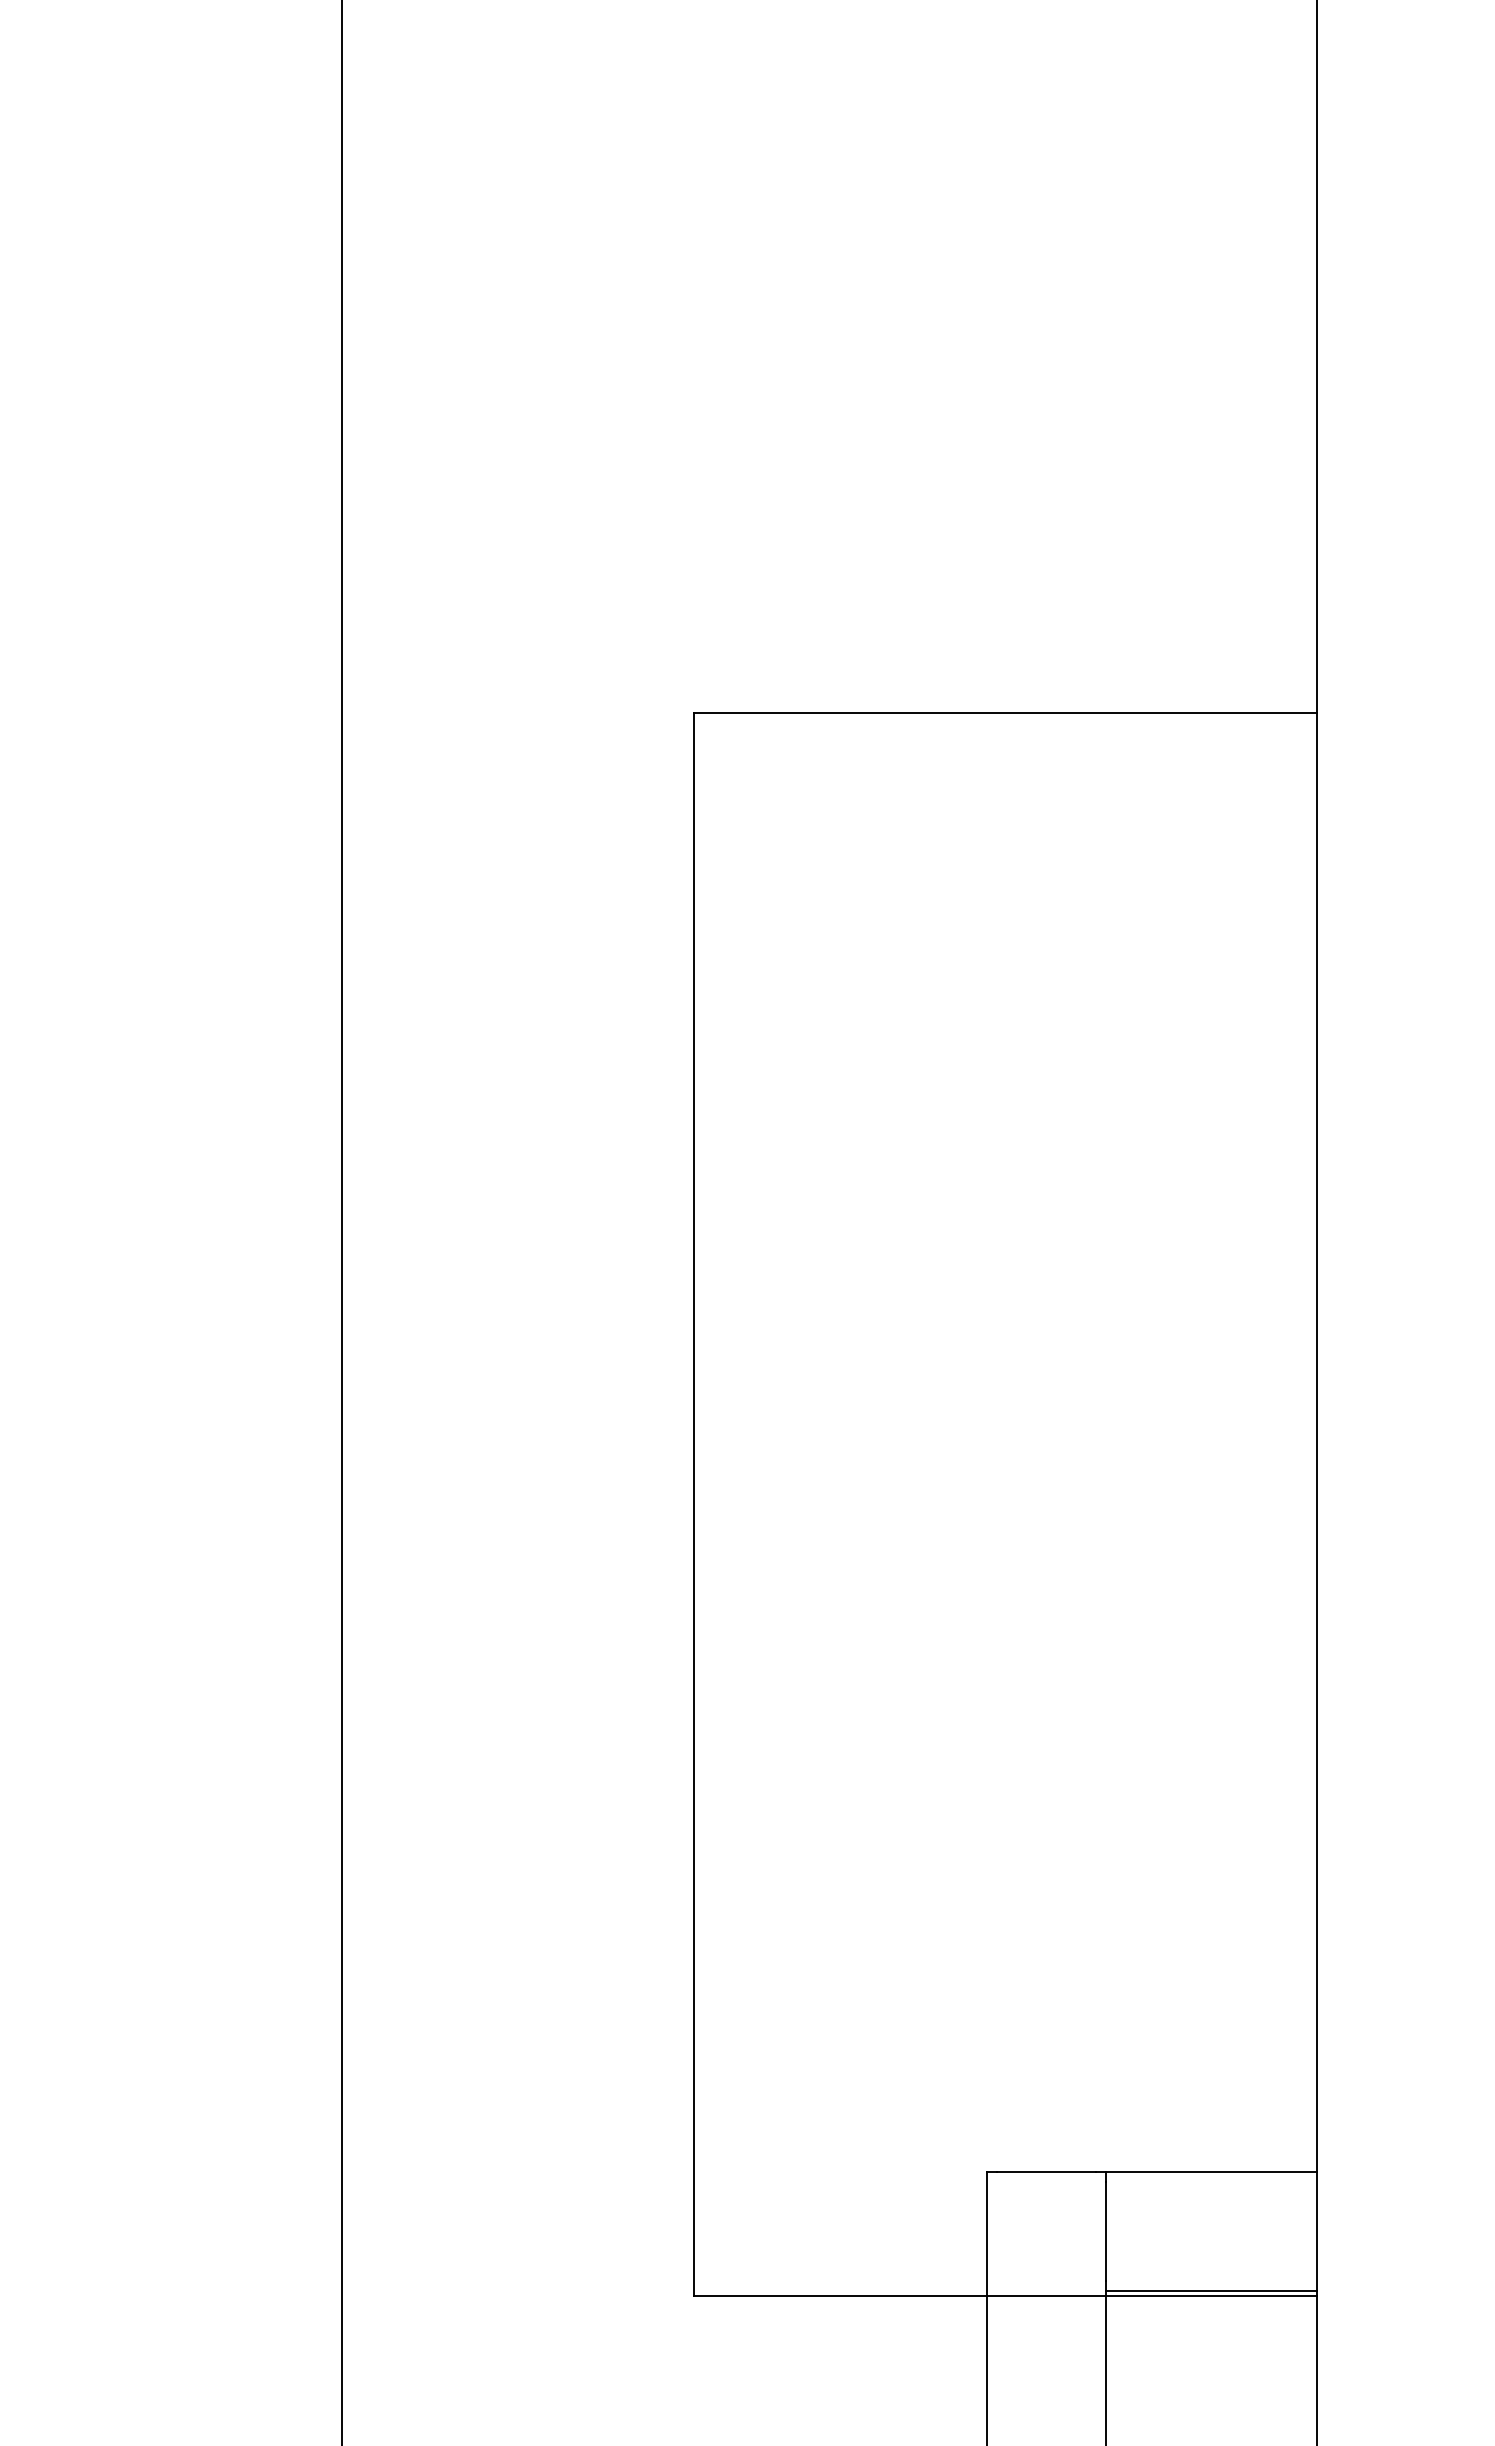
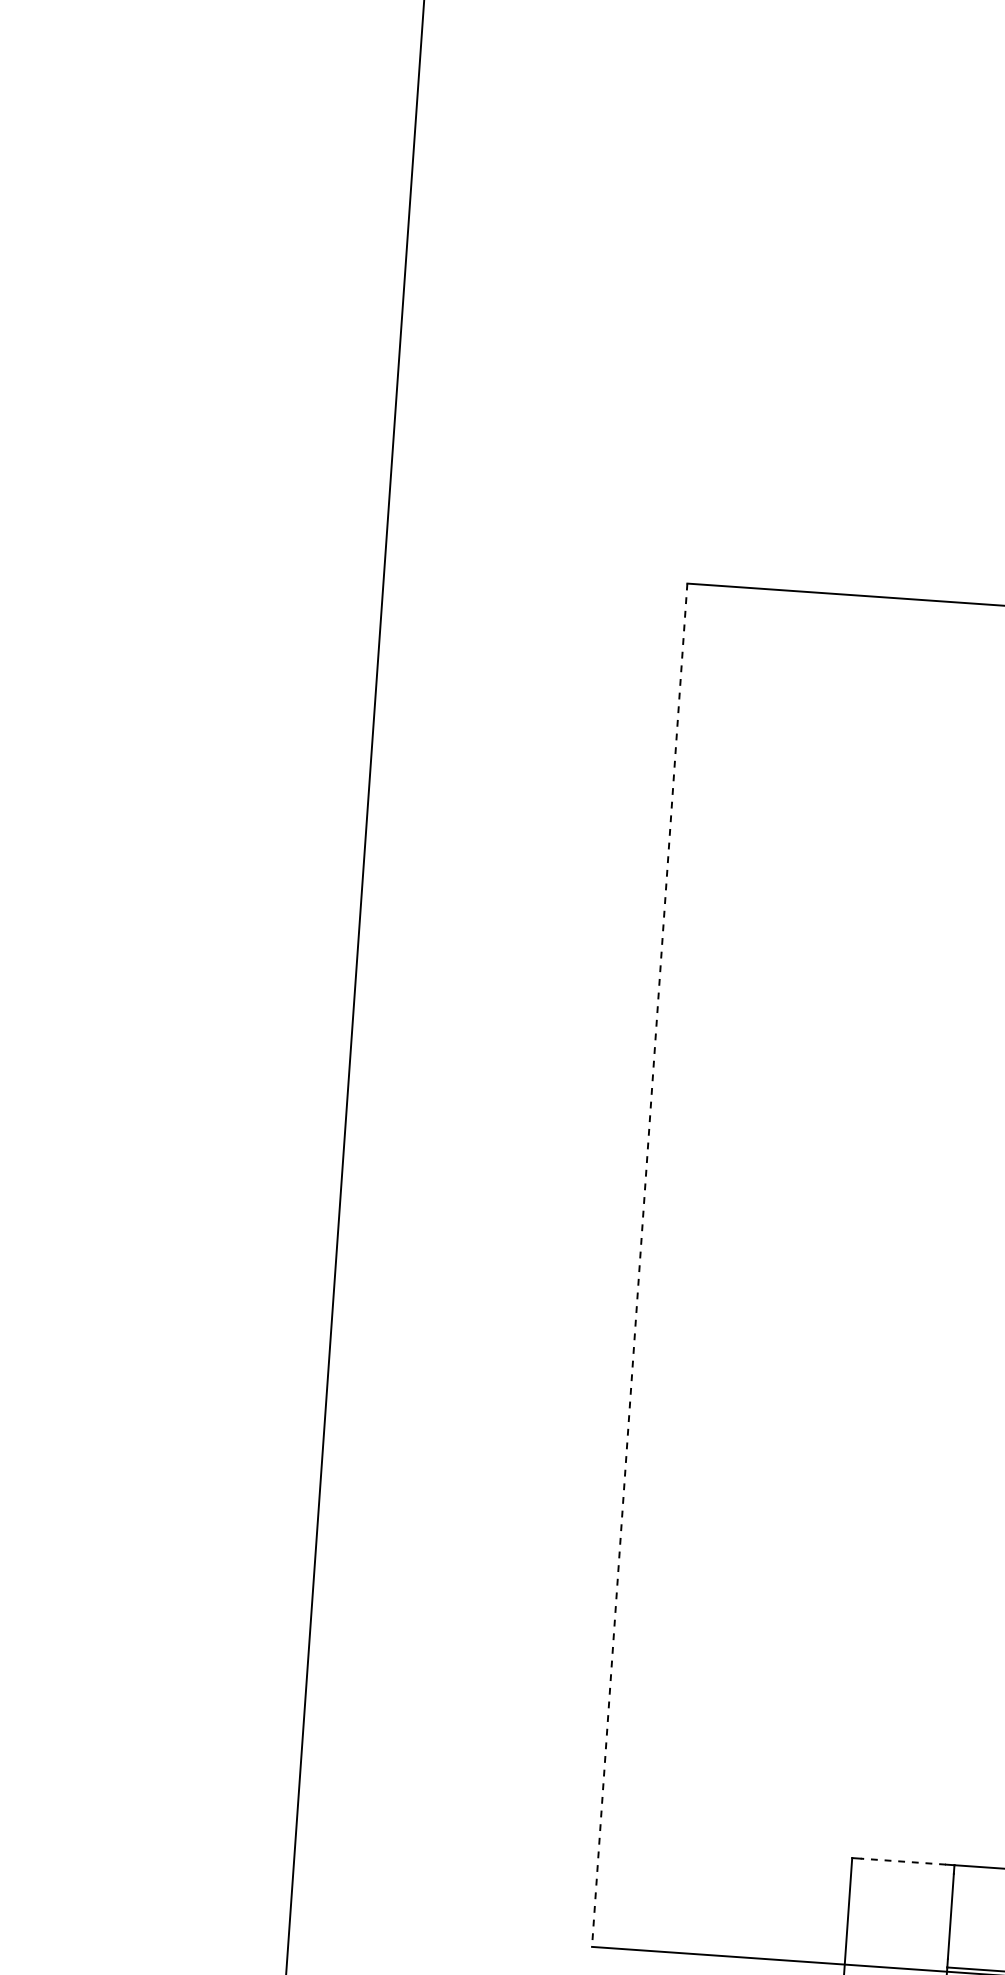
line: (693, 1504) -> (639, 1265), solid -> dashed
line: (1046, 2172) -> (903, 1861), solid -> dashed

